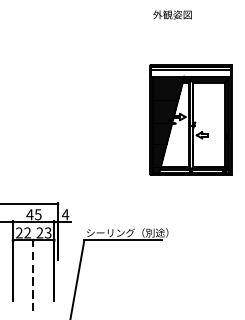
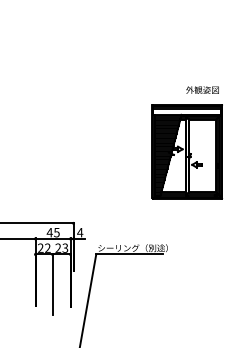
text: (172, 14) -> (202, 89), moved
line: (33, 275) -> (52, 284), dashed -> solid

